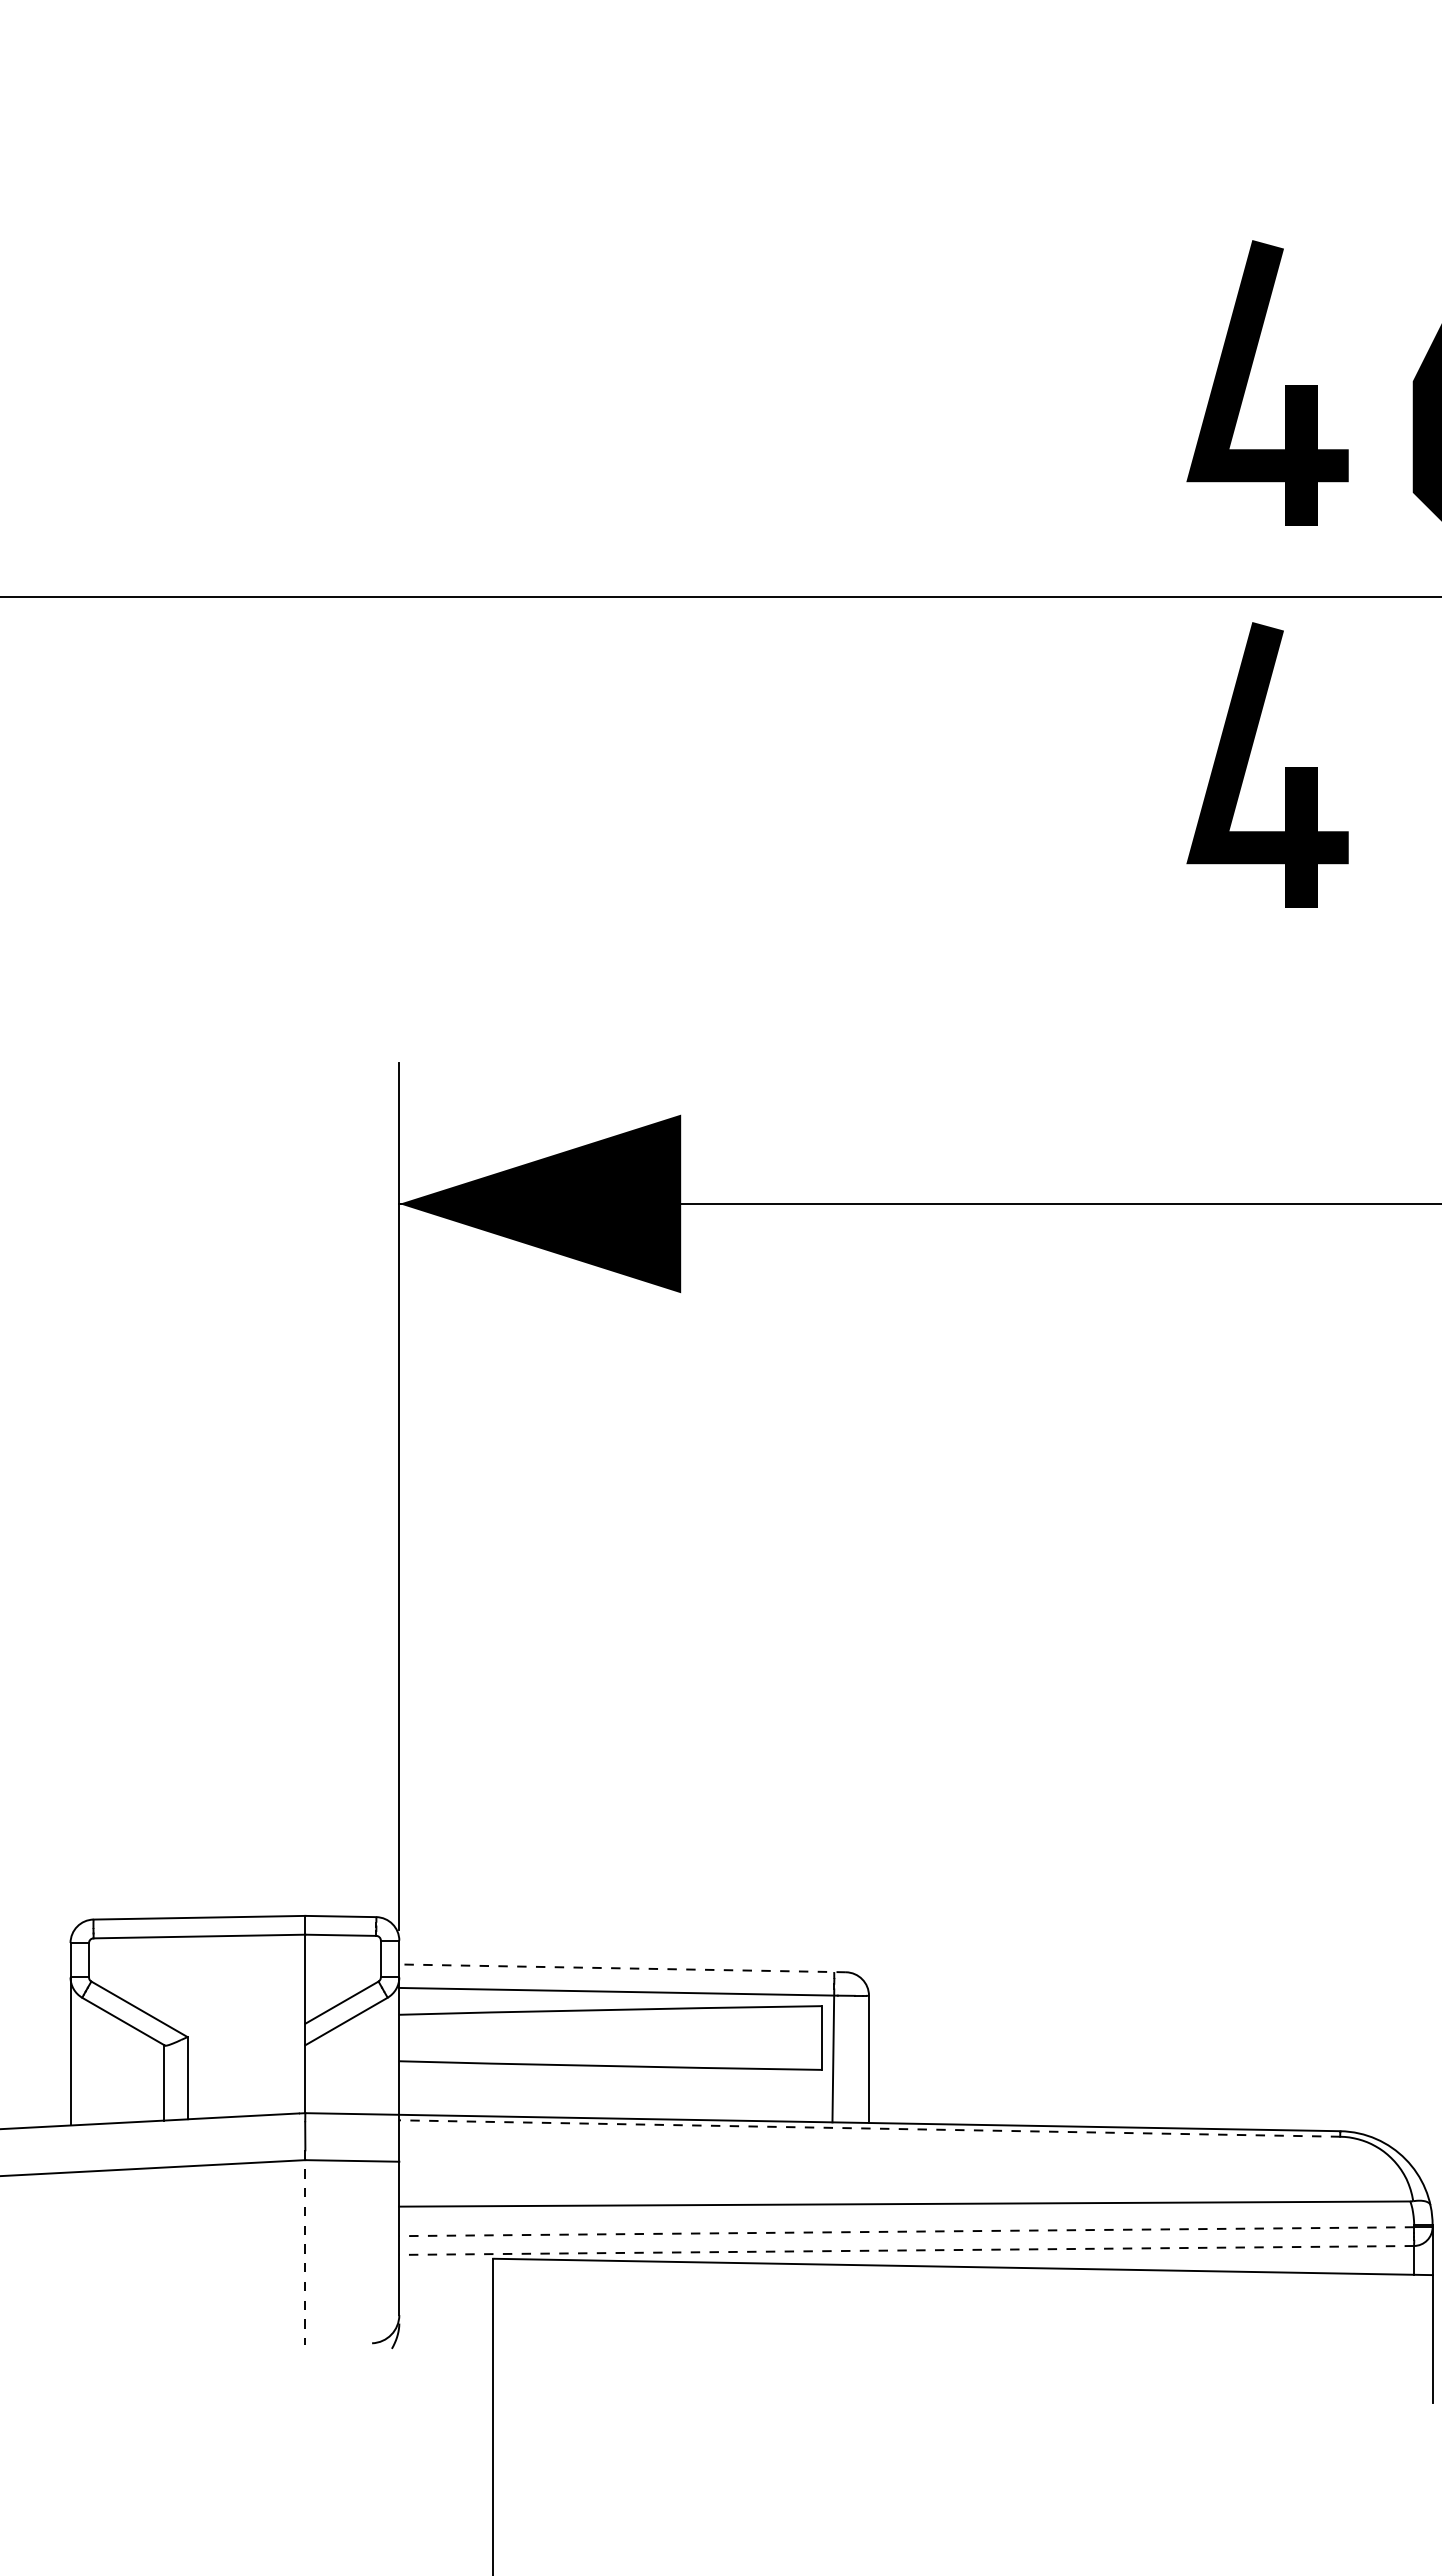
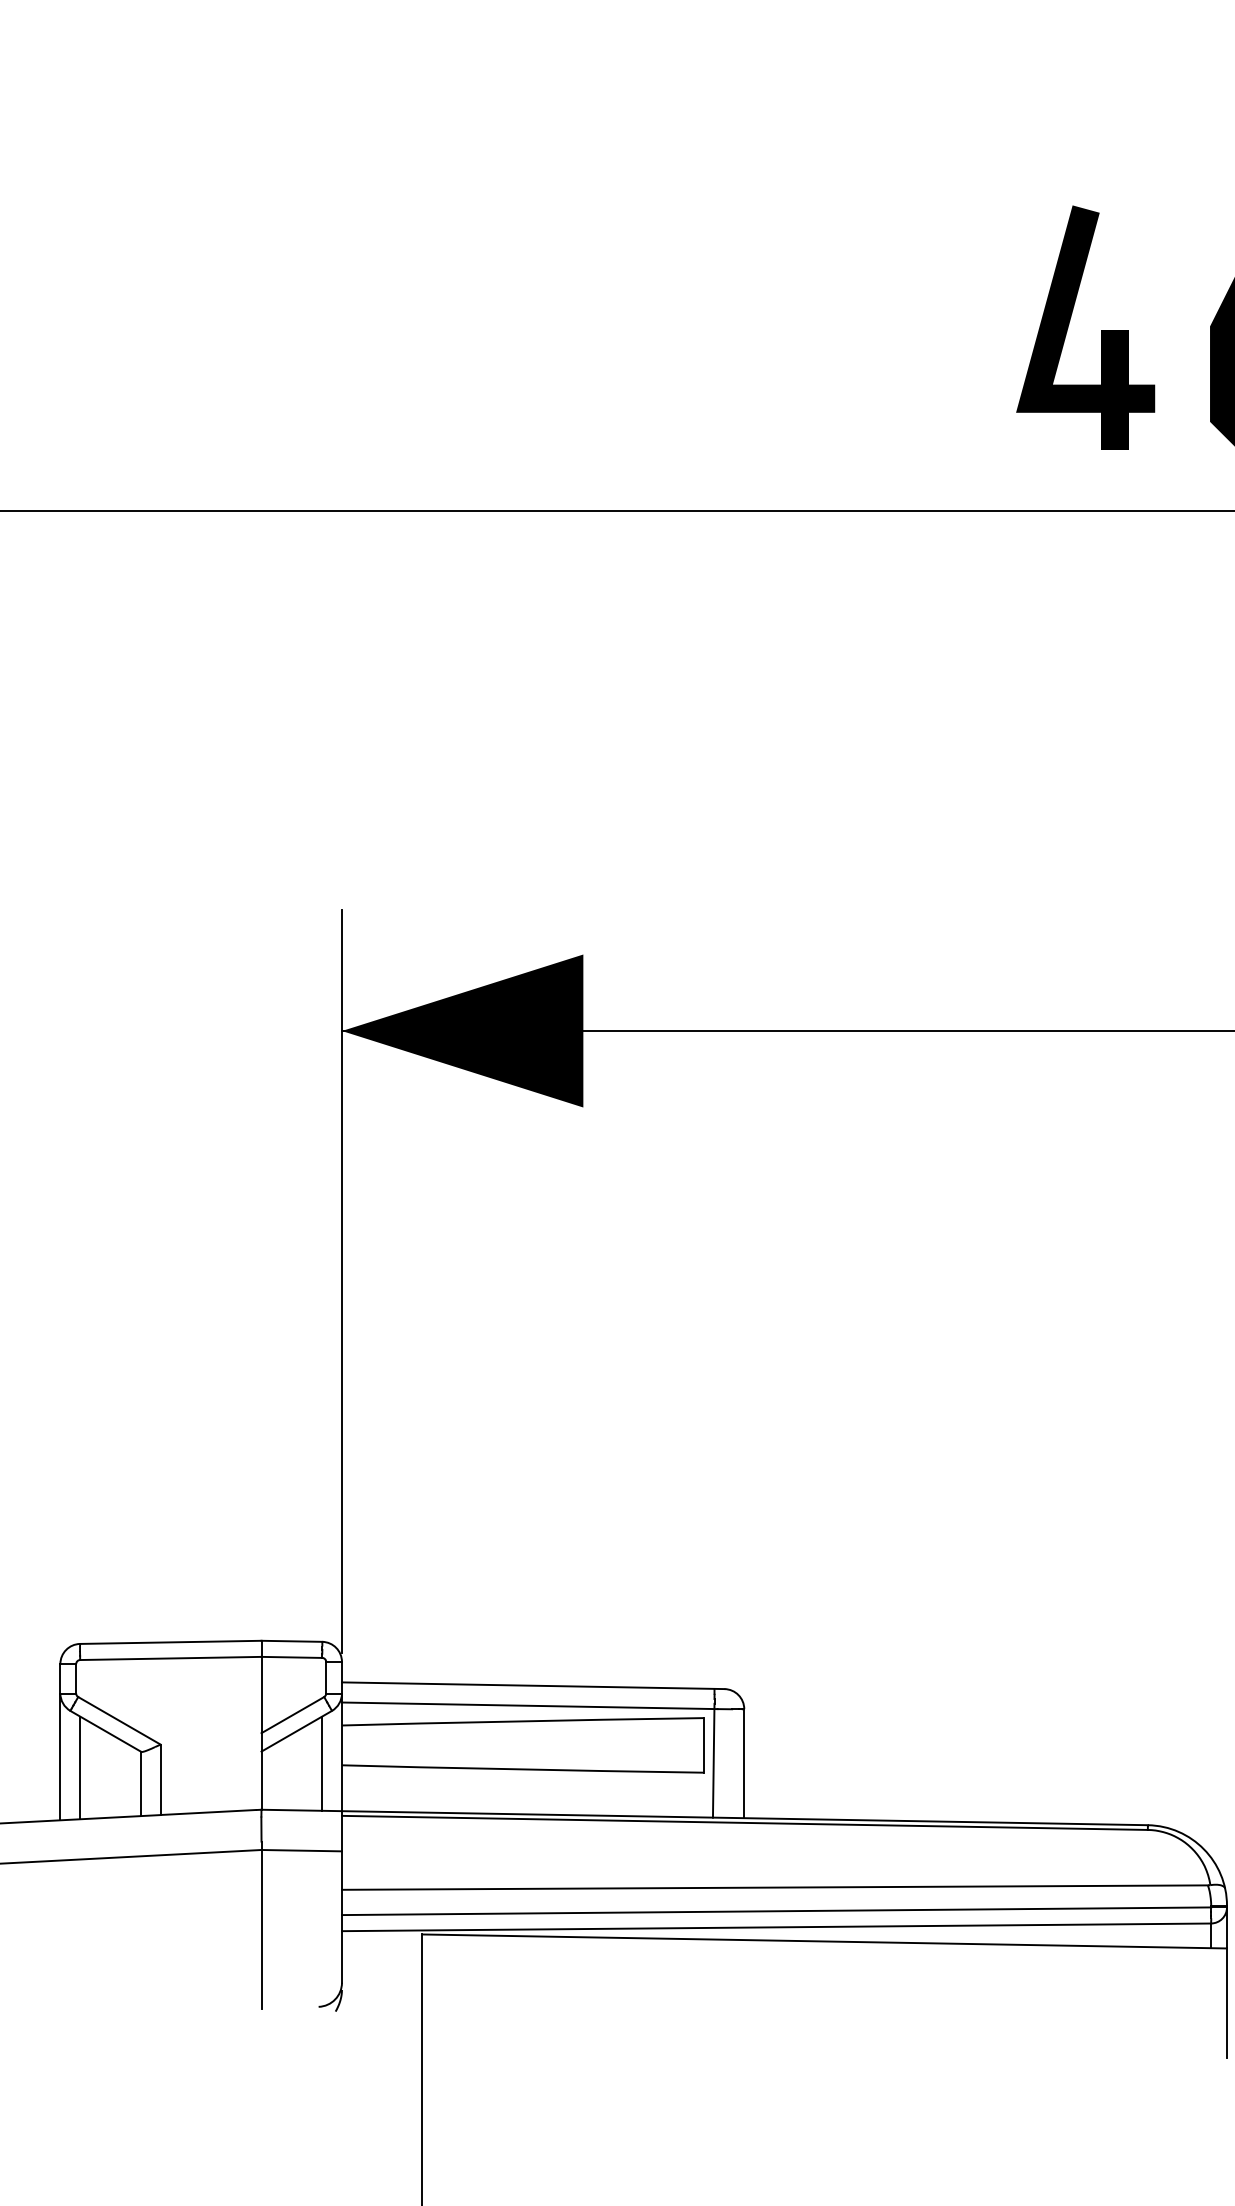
part: (1285, 767) -> (1100, 657), removed
line: (622, 1968) -> (533, 1685), dashed -> solid
line: (376, 2059) -> (322, 1763), added
line: (93, 2064) -> (80, 1768), added
line: (869, 2128) -> (744, 1822), dashed -> solid
line: (906, 2231) -> (776, 1911), dashed -> solid
line: (305, 2247) -> (261, 1924), dashed -> solid
line: (906, 2250) -> (776, 1927), dashed -> solid

